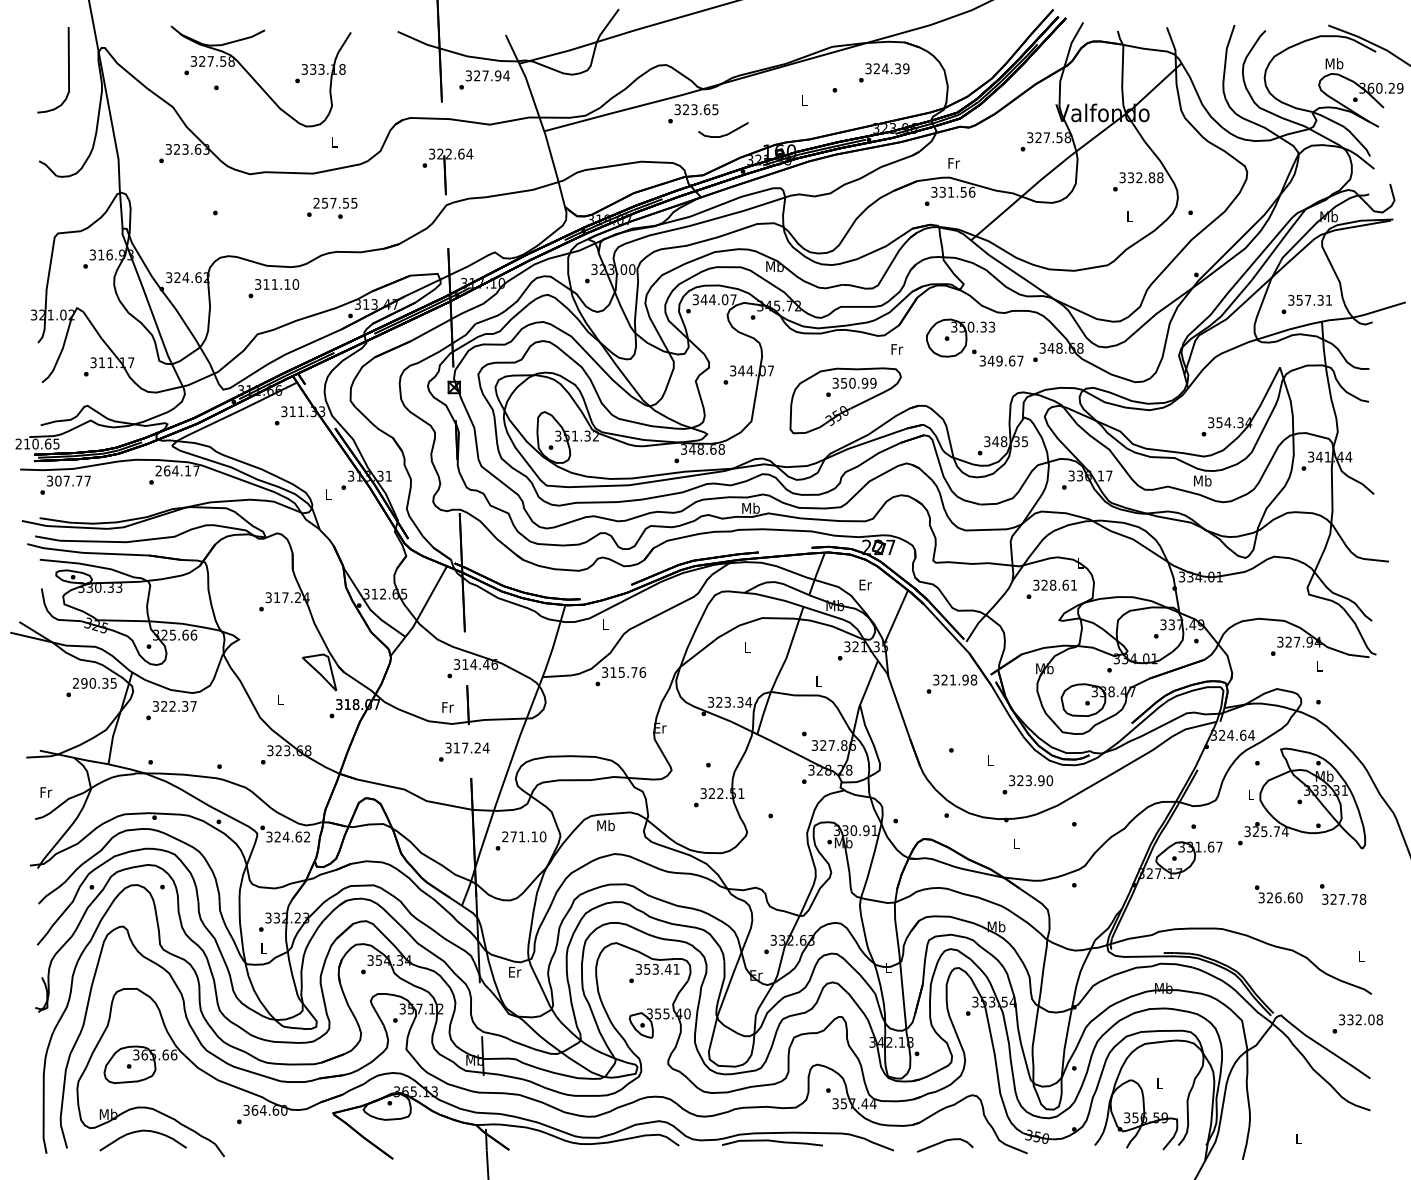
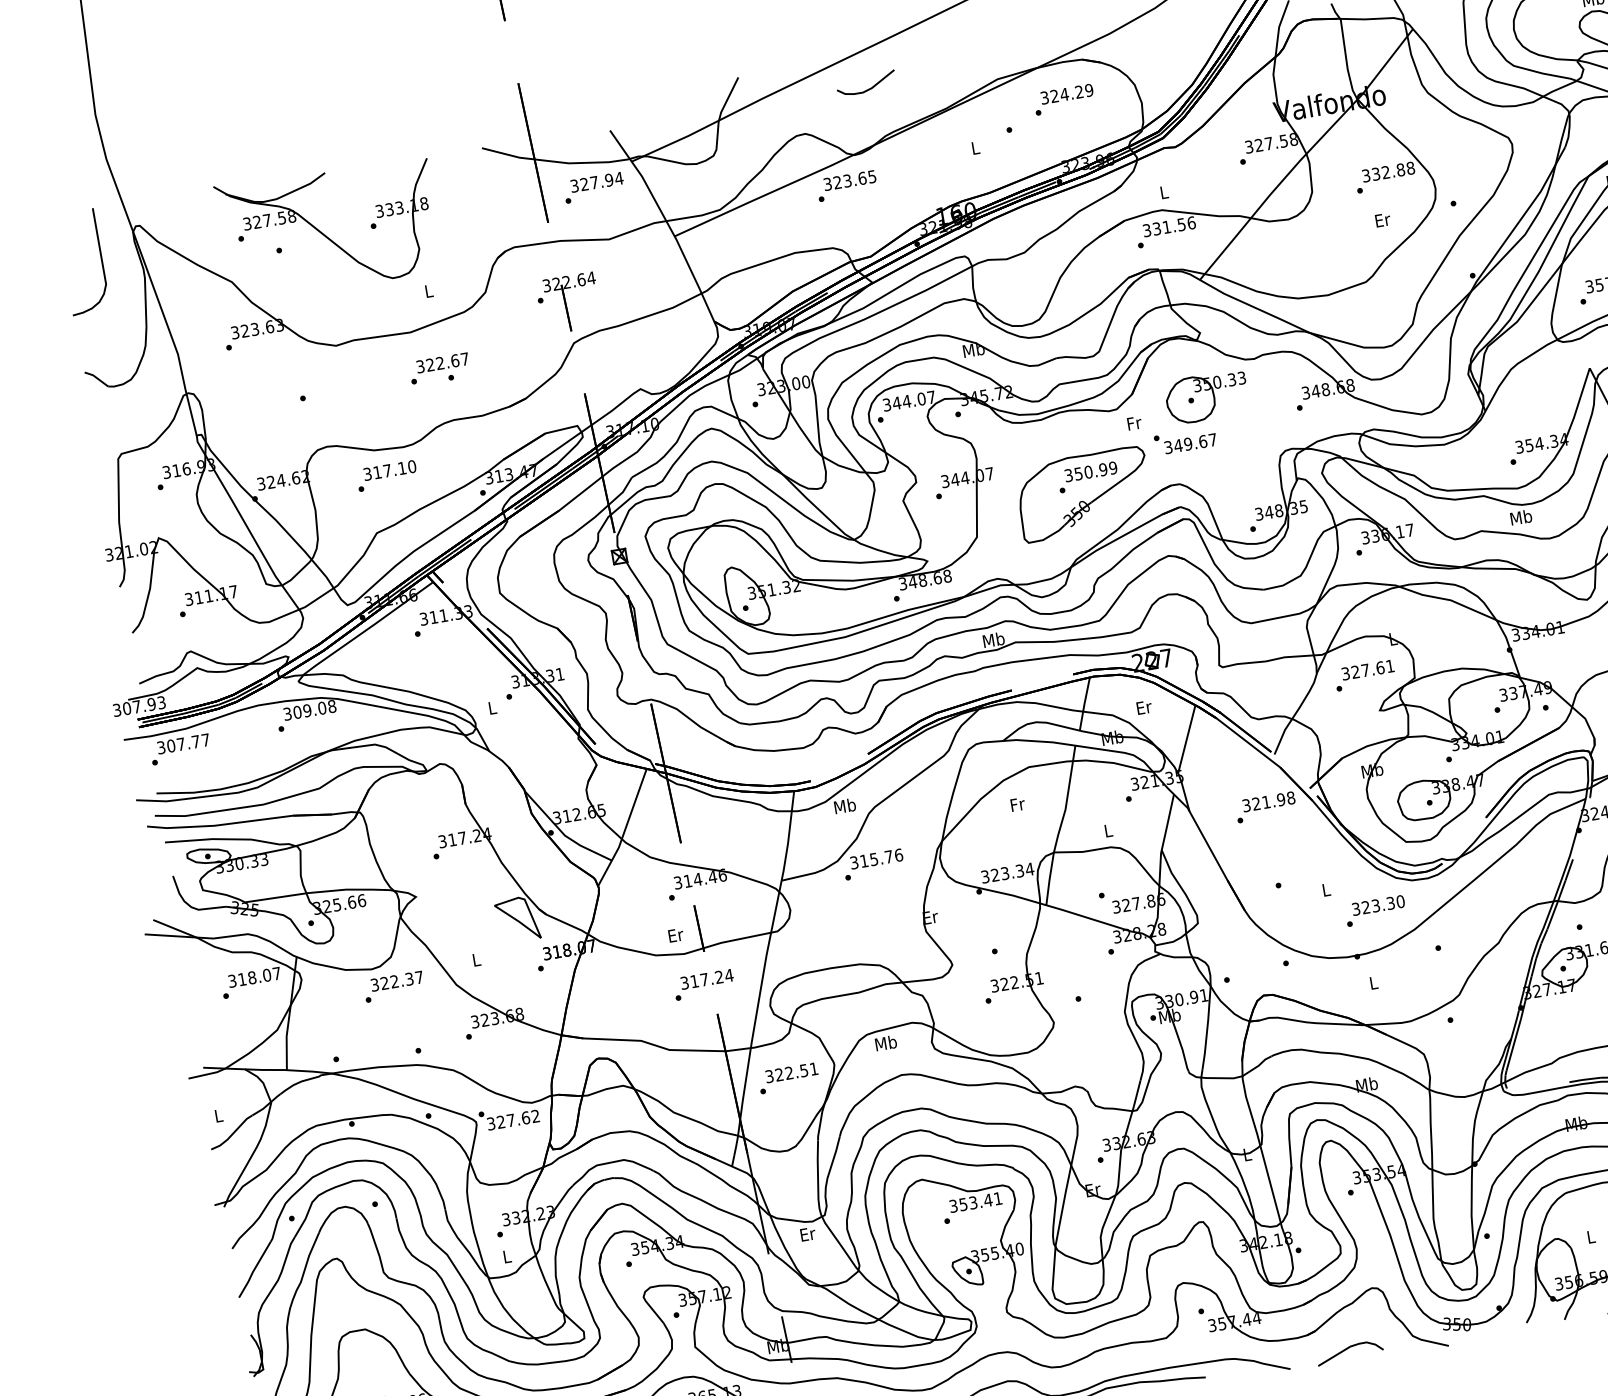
text: (897, 68) -> (1078, 91), 324.39 -> 324.29
curve: (723, 134) -> (867, 88), moved
text: (954, 163) -> (1165, 192), Fr -> L
text: (335, 202) -> (442, 362), 257.55 -> 322.67
text: (1130, 216) -> (1383, 219), L -> Er
text: (274, 284) -> (386, 470), 311.10 -> 317.10
text: (997, 357) -> (1185, 440), moved
text: (37, 443) -> (139, 705), 210.65 -> 307.93
text: (177, 470) -> (309, 709), 264.17 -> 309.08
text: (1052, 584) -> (1364, 669), 328.61 -> 327.61
text: (605, 624) -> (845, 806), L -> Mb
text: (747, 647) -> (1017, 804), L -> Fr
text: (94, 683) -> (254, 977), 290.35 -> 318.07
text: (448, 707) -> (676, 935), Fr -> Er
text: (171, 710) -> (394, 986), moved
text: (1041, 780) -> (1390, 903), 323.90 -> 323.30
text: (46, 792) -> (219, 1115), Fr -> L
text: (285, 836) -> (510, 1119), 324.62 -> 327.62
text: (524, 836) -> (792, 1072), 271.10 -> 322.51

